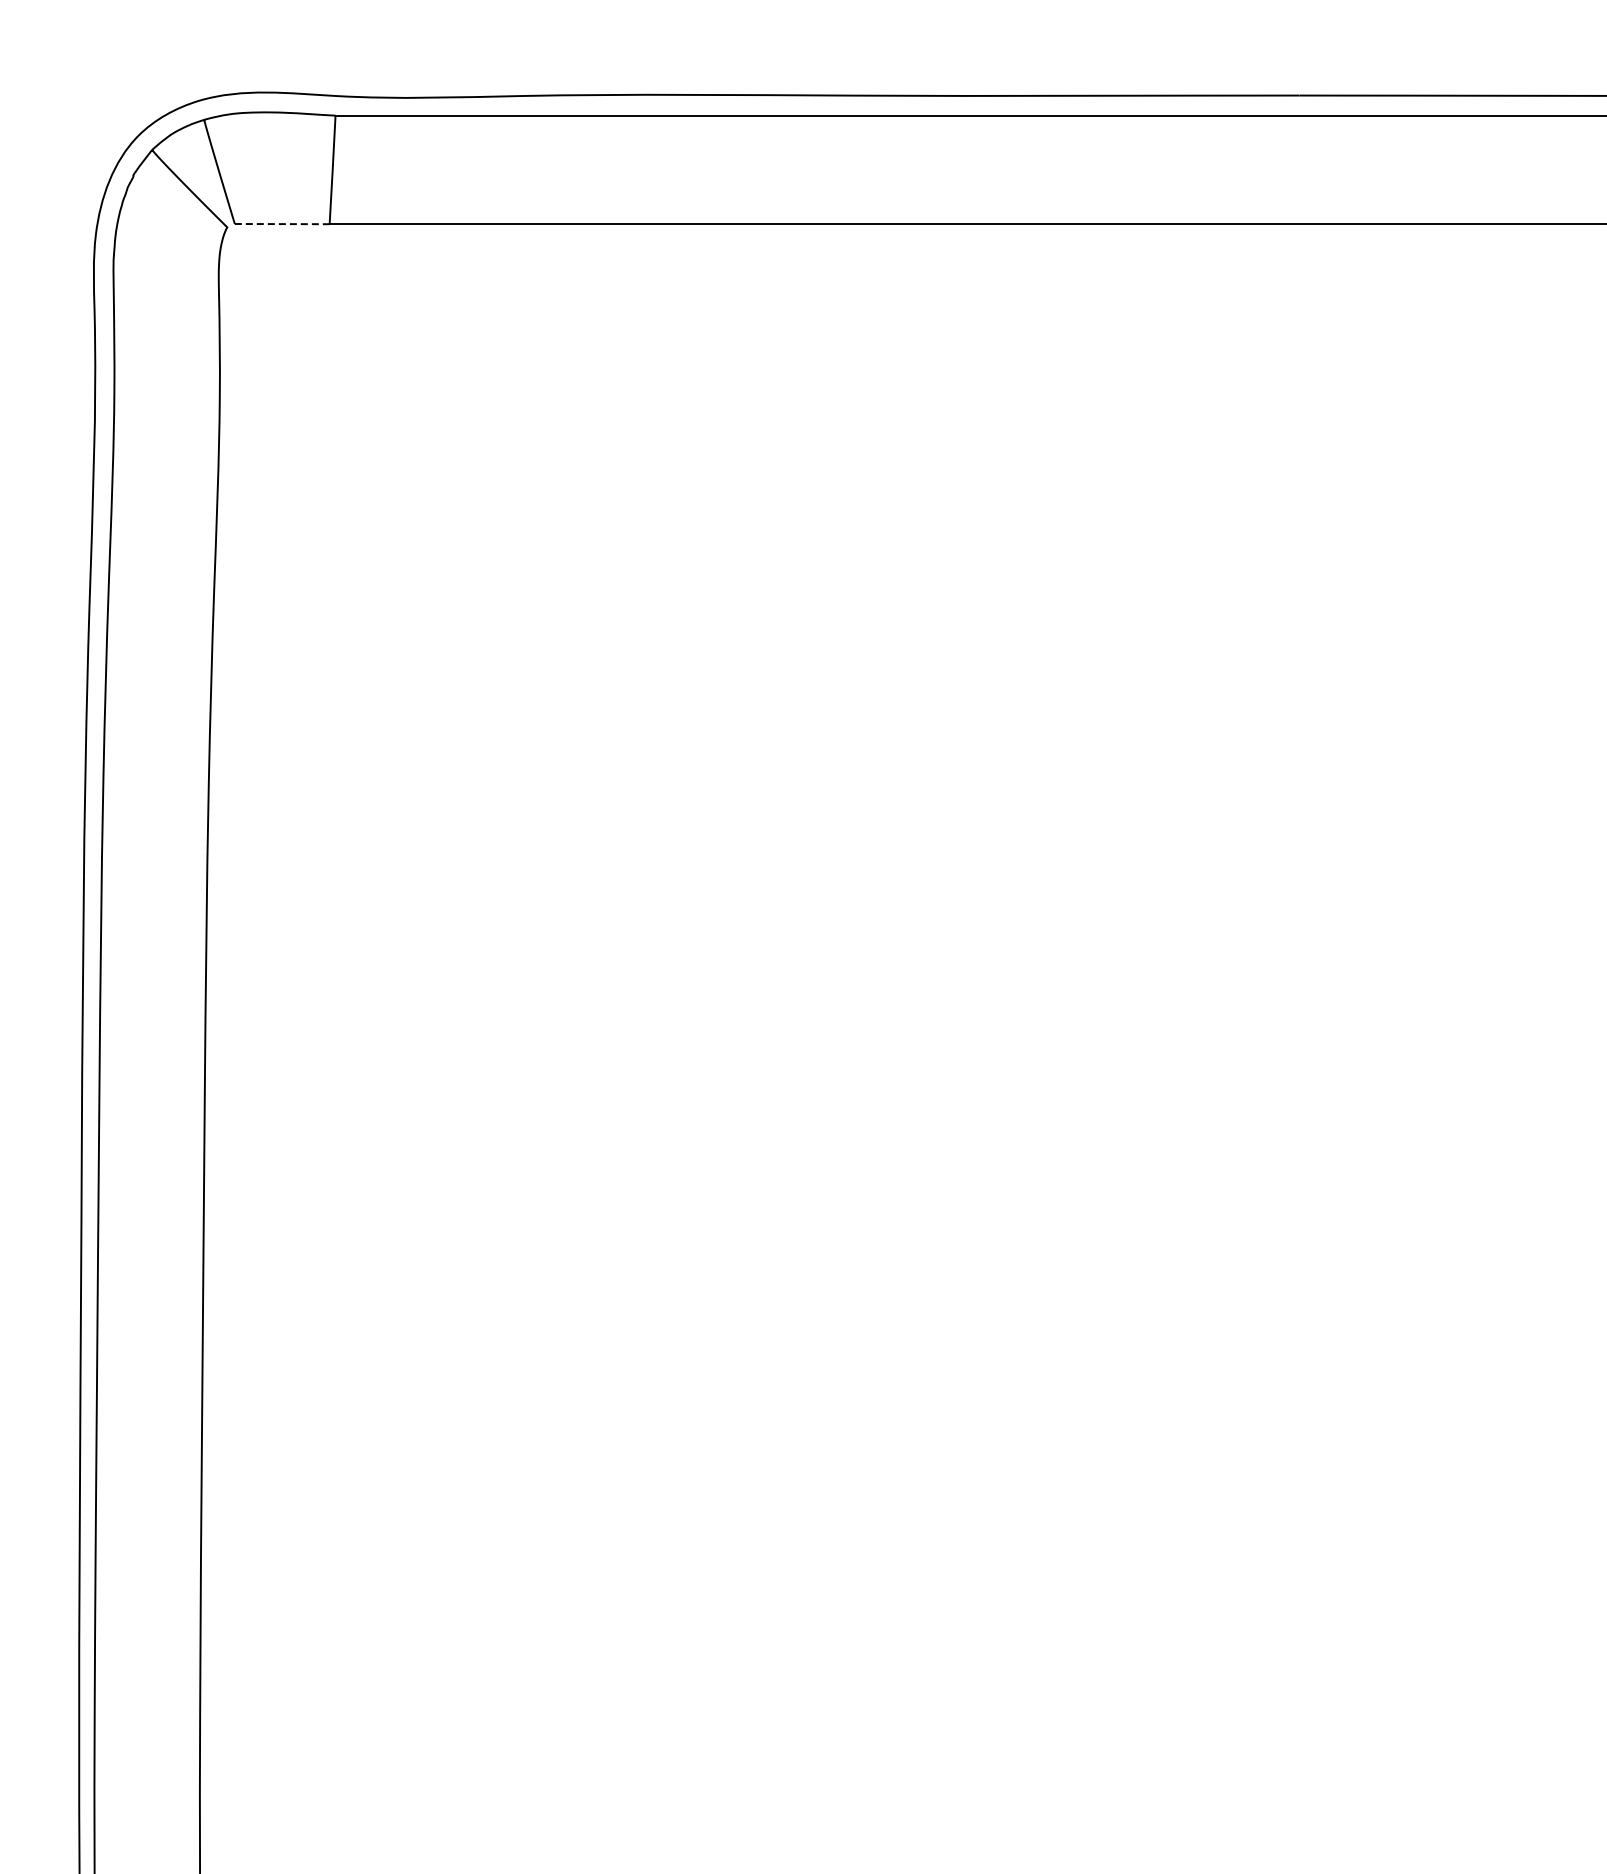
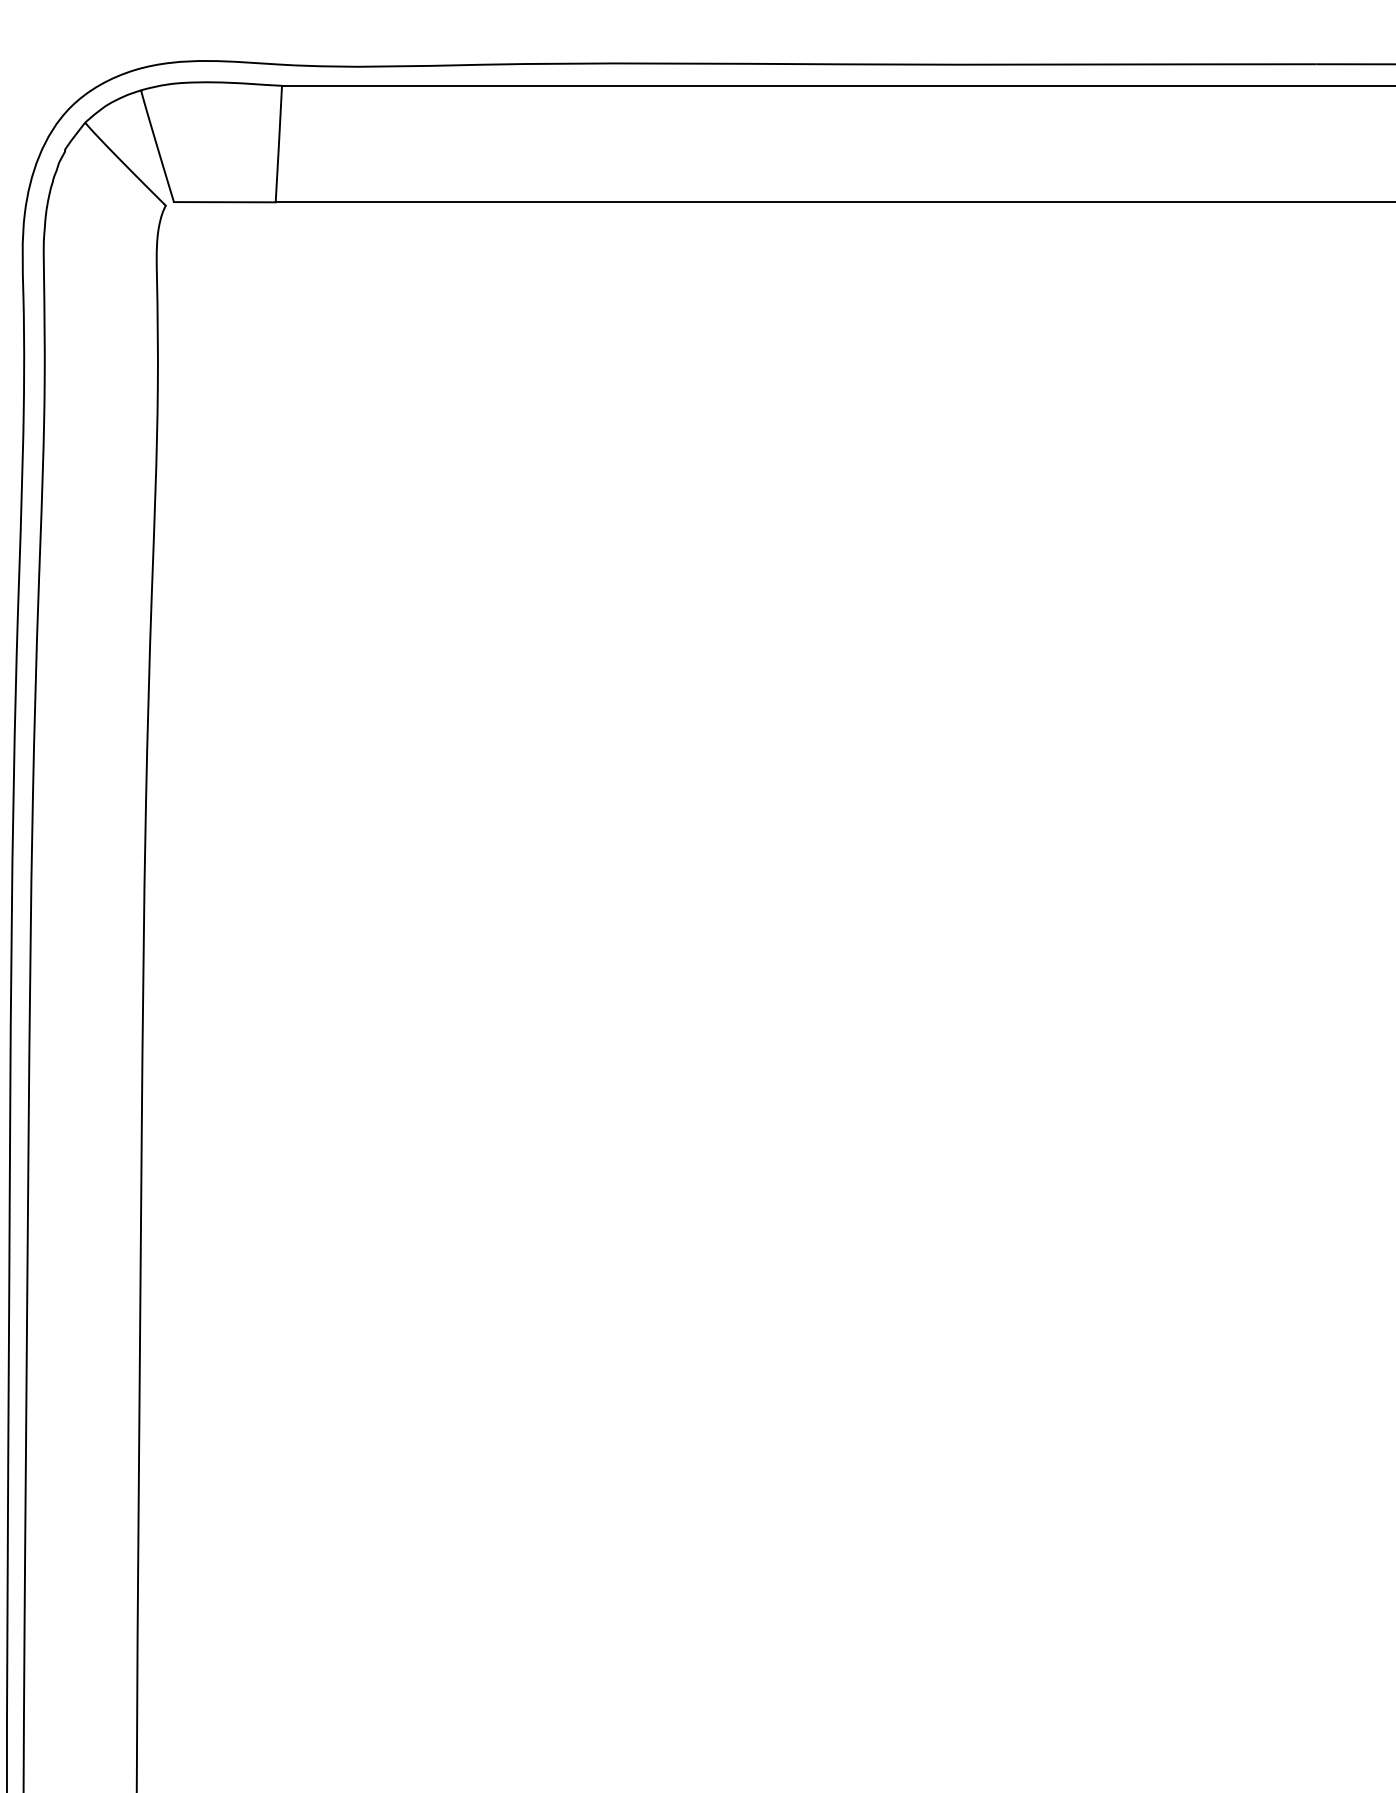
line: (282, 224) -> (225, 202), dashed -> solid

